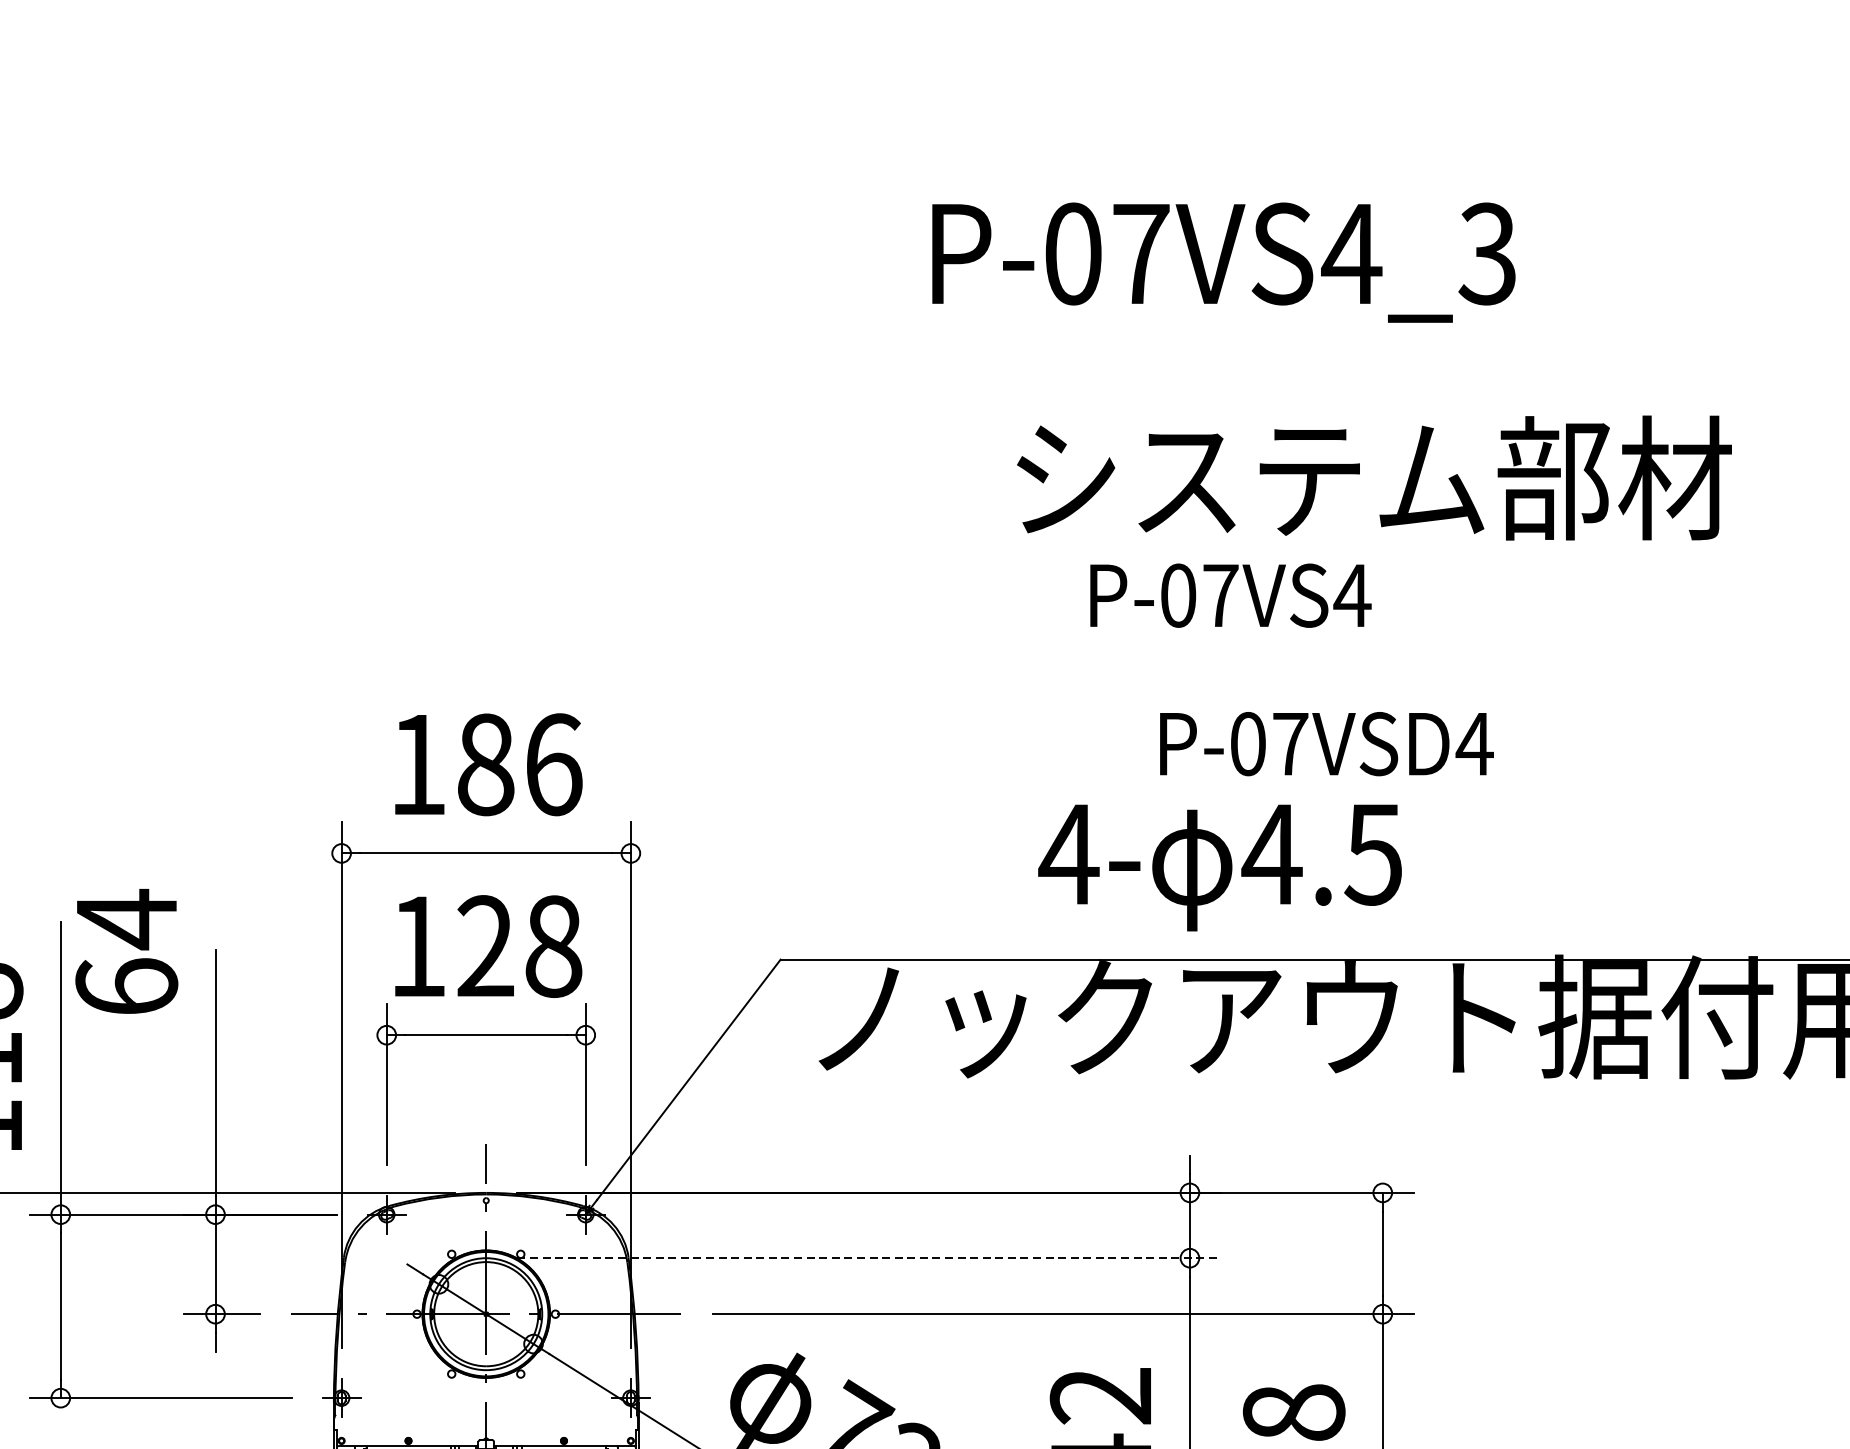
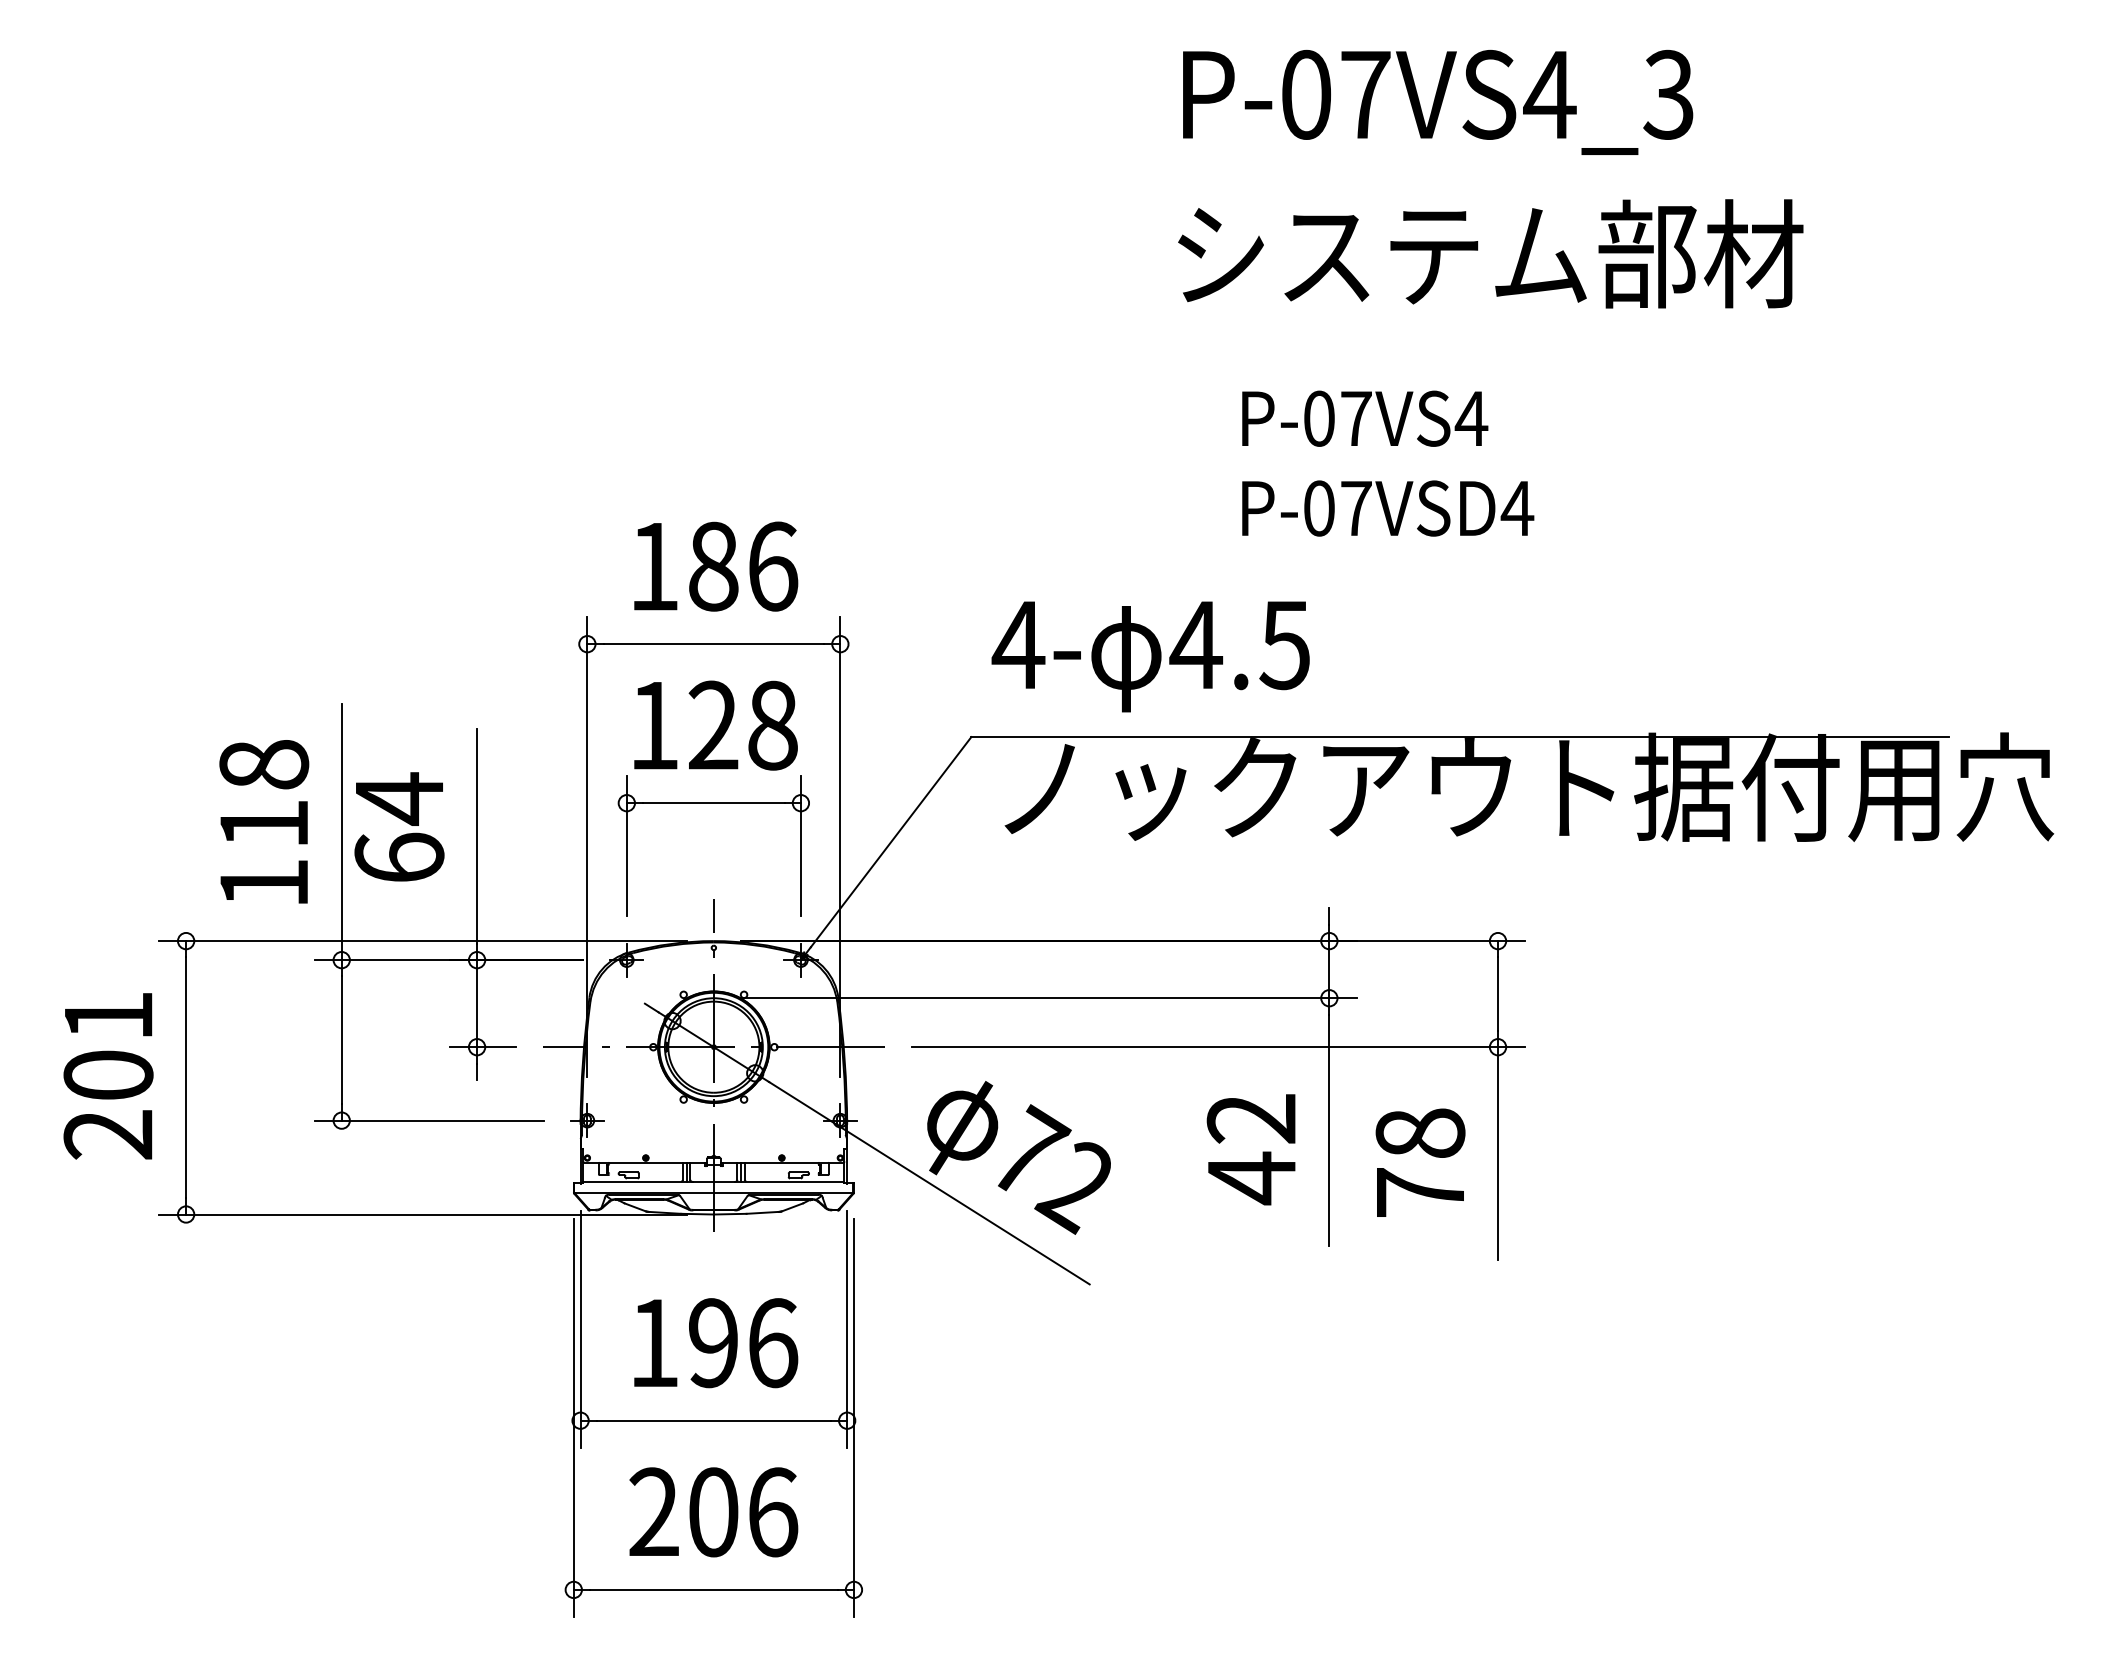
text: (1224, 261) -> (1438, 101), moved
text: (1374, 477) -> (1490, 253), moved
text: (1327, 744) -> (1388, 508), moved
text: (1219, 867) -> (1150, 656), moved
text: (126, 950) -> (399, 826), moved
line: (868, 1258) -> (1048, 998), dashed -> solid

